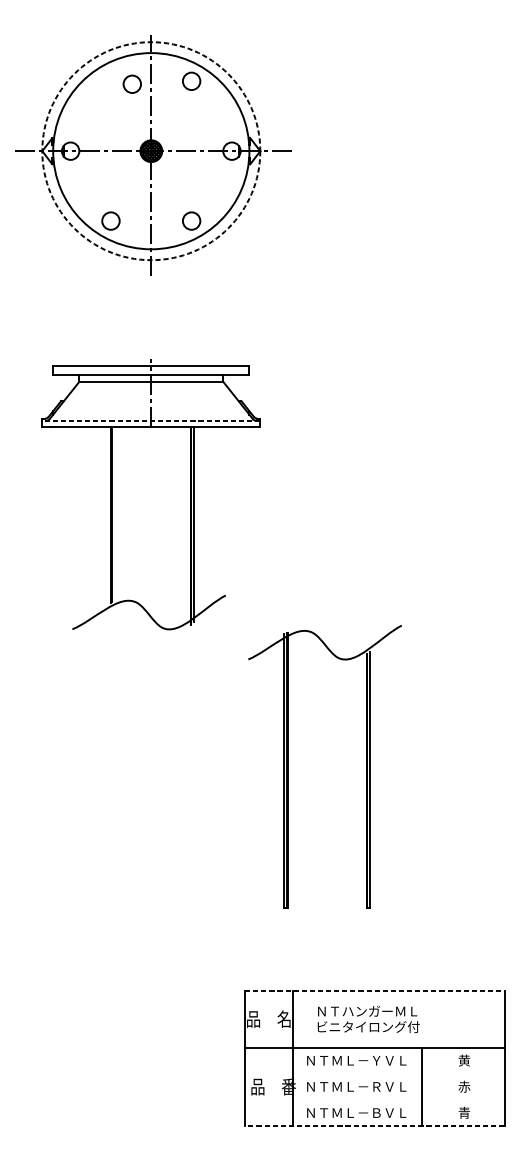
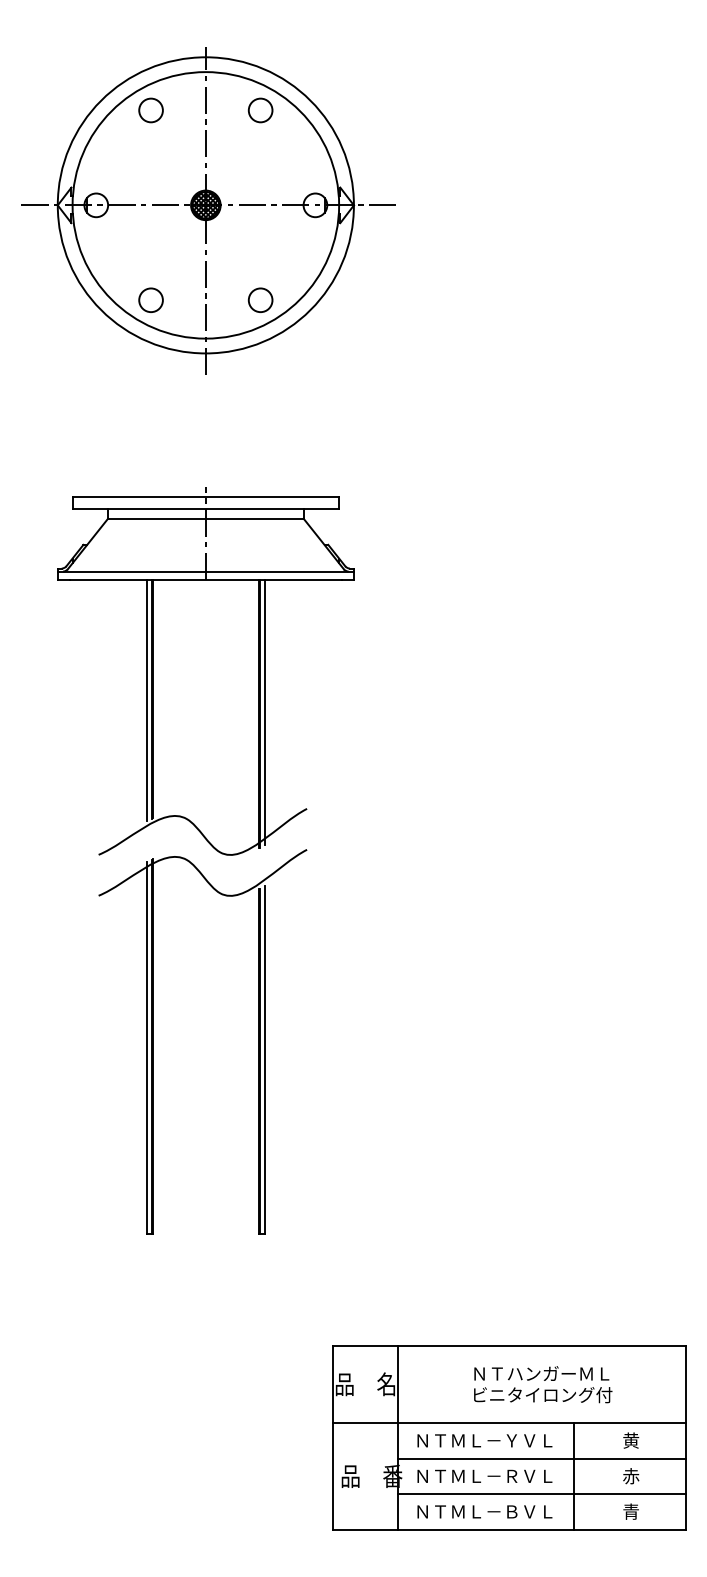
circle: (131, 84) -> (150, 110), moved
circle: (151, 151) -> (205, 205), dashed -> solid
line: (151, 420) -> (205, 571), dashed -> solid
line: (108, 515) -> (147, 700), added
part: (288, 766) -> (153, 1041), moved
line: (374, 991) -> (509, 1346), dashed -> solid
text: (368, 1019) -> (543, 1384), moved
line: (398, 1073) -> (541, 1458), added
line: (398, 1100) -> (541, 1494), added
line: (374, 1126) -> (508, 1529), dashed -> solid

